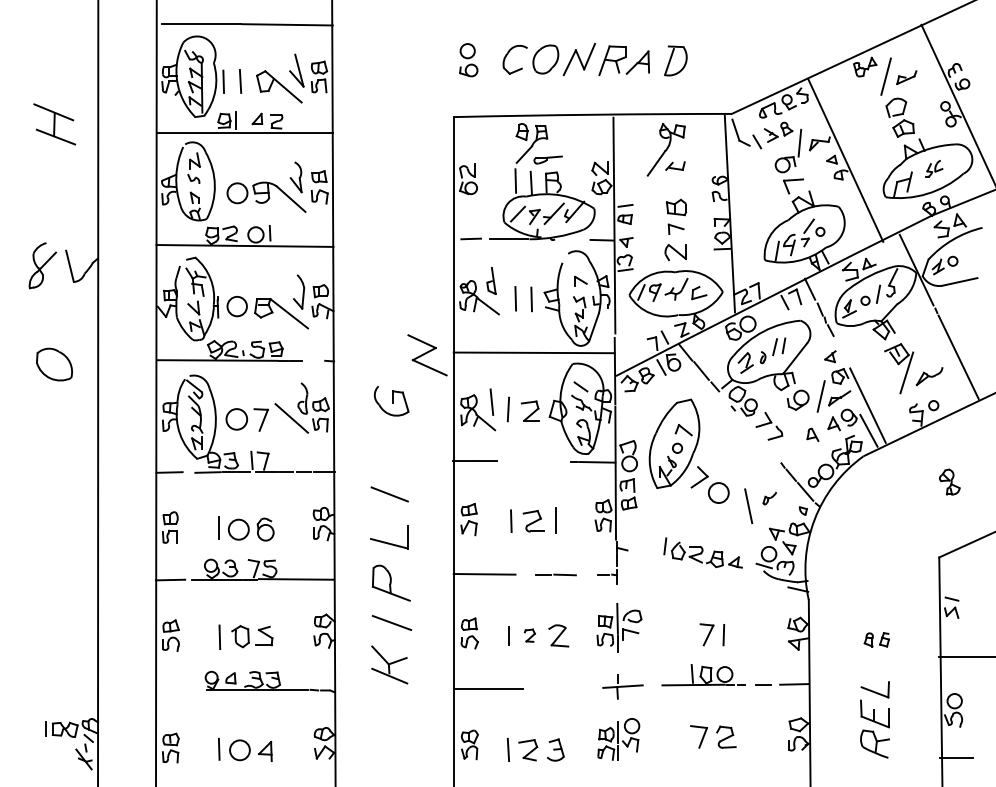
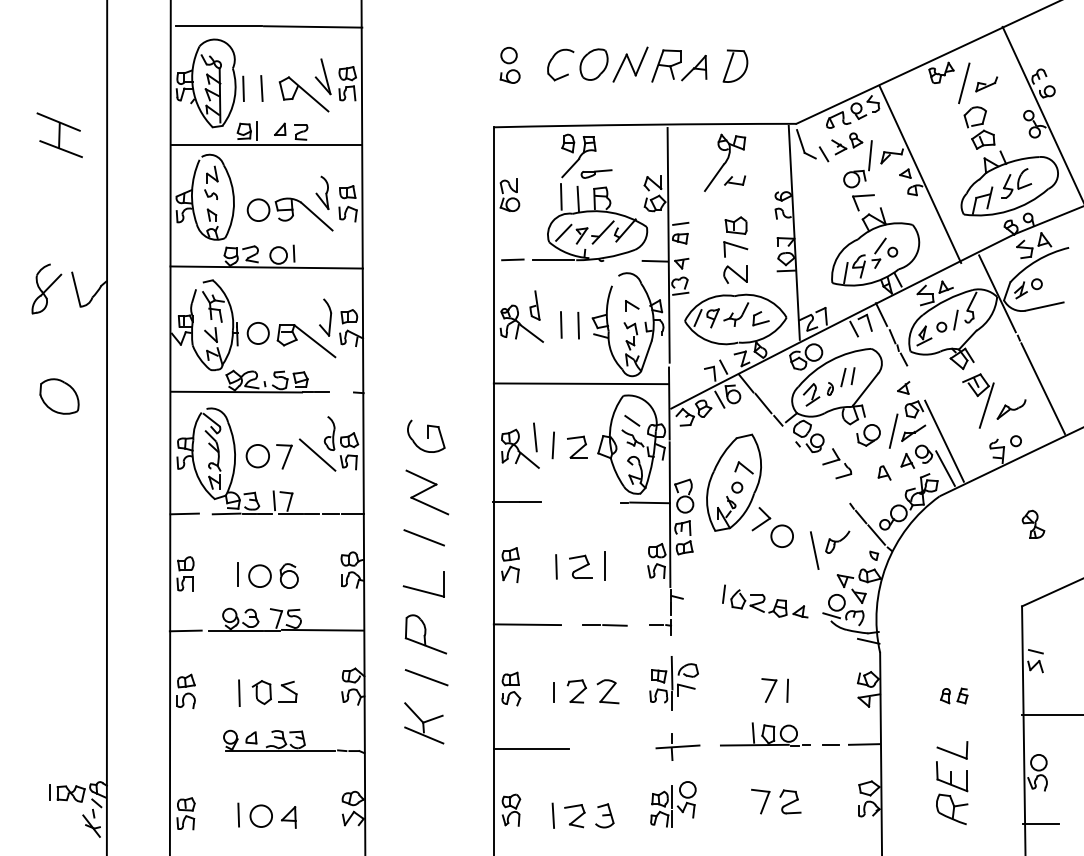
part: (934, 168) -> (1016, 183), size x1.67
part: (675, 229) -> (735, 249), size x1.43
part: (427, 355) -> (427, 492), moved
part: (769, 497) -> (837, 541), size x1.67
part: (529, 635) -> (576, 691), size x1.67

